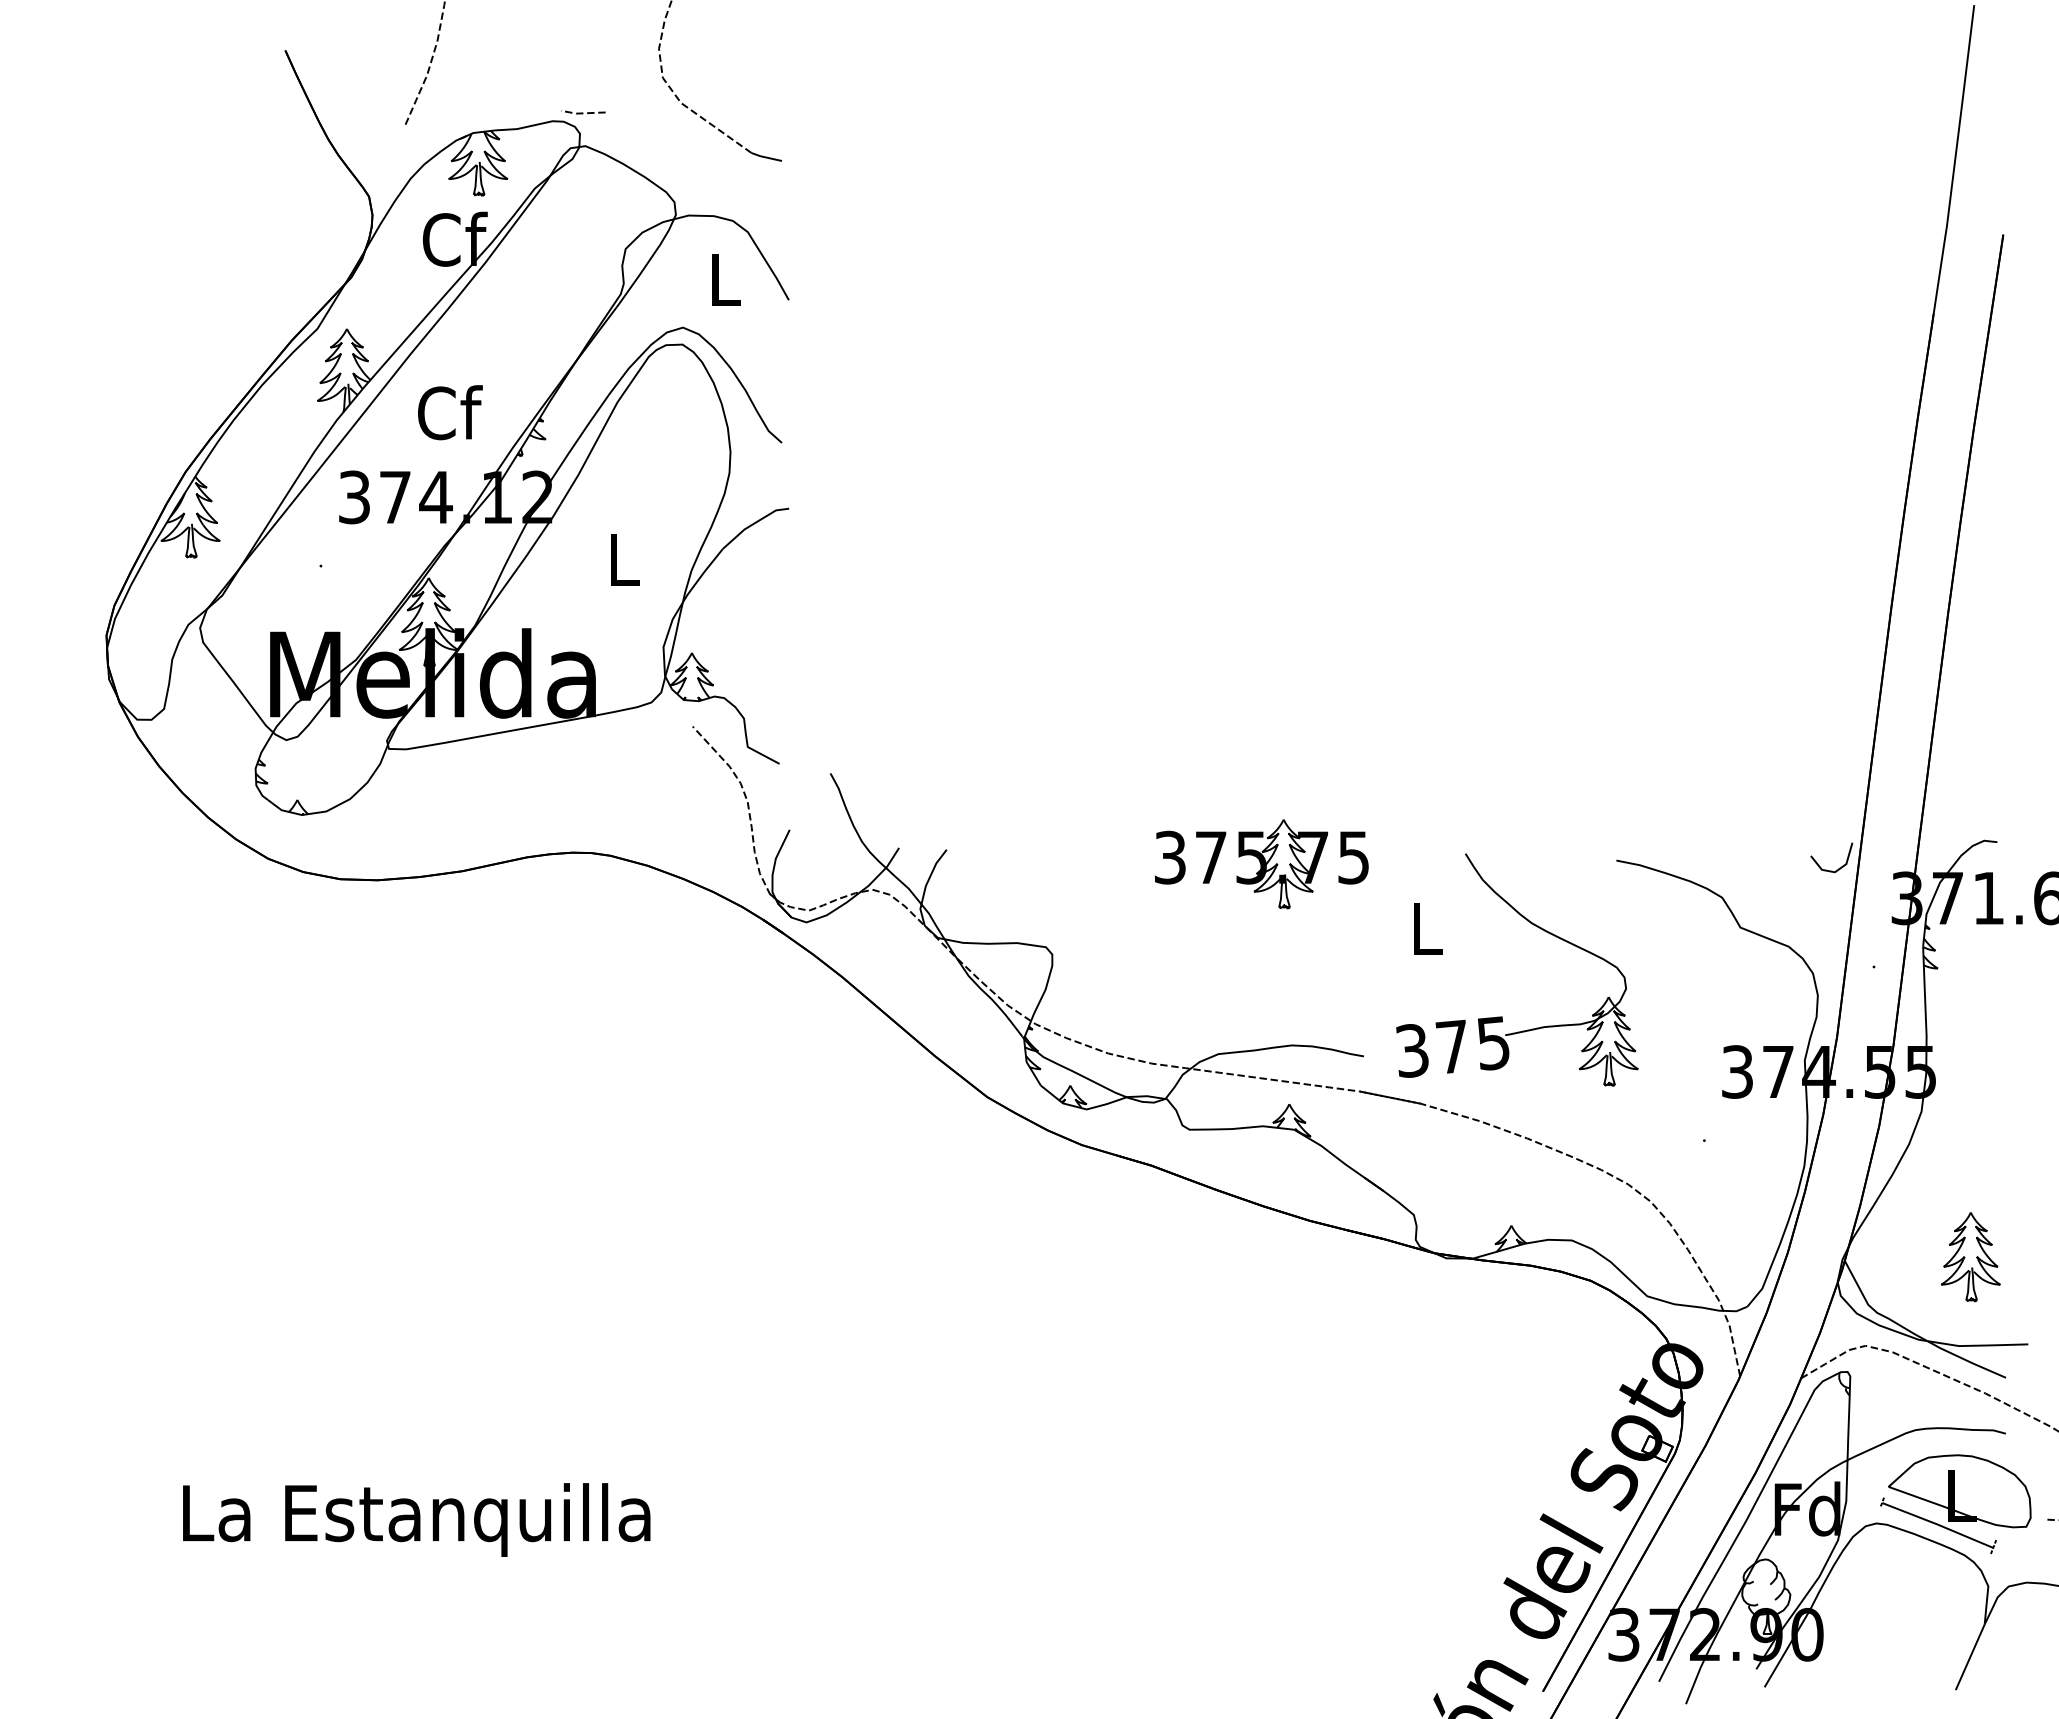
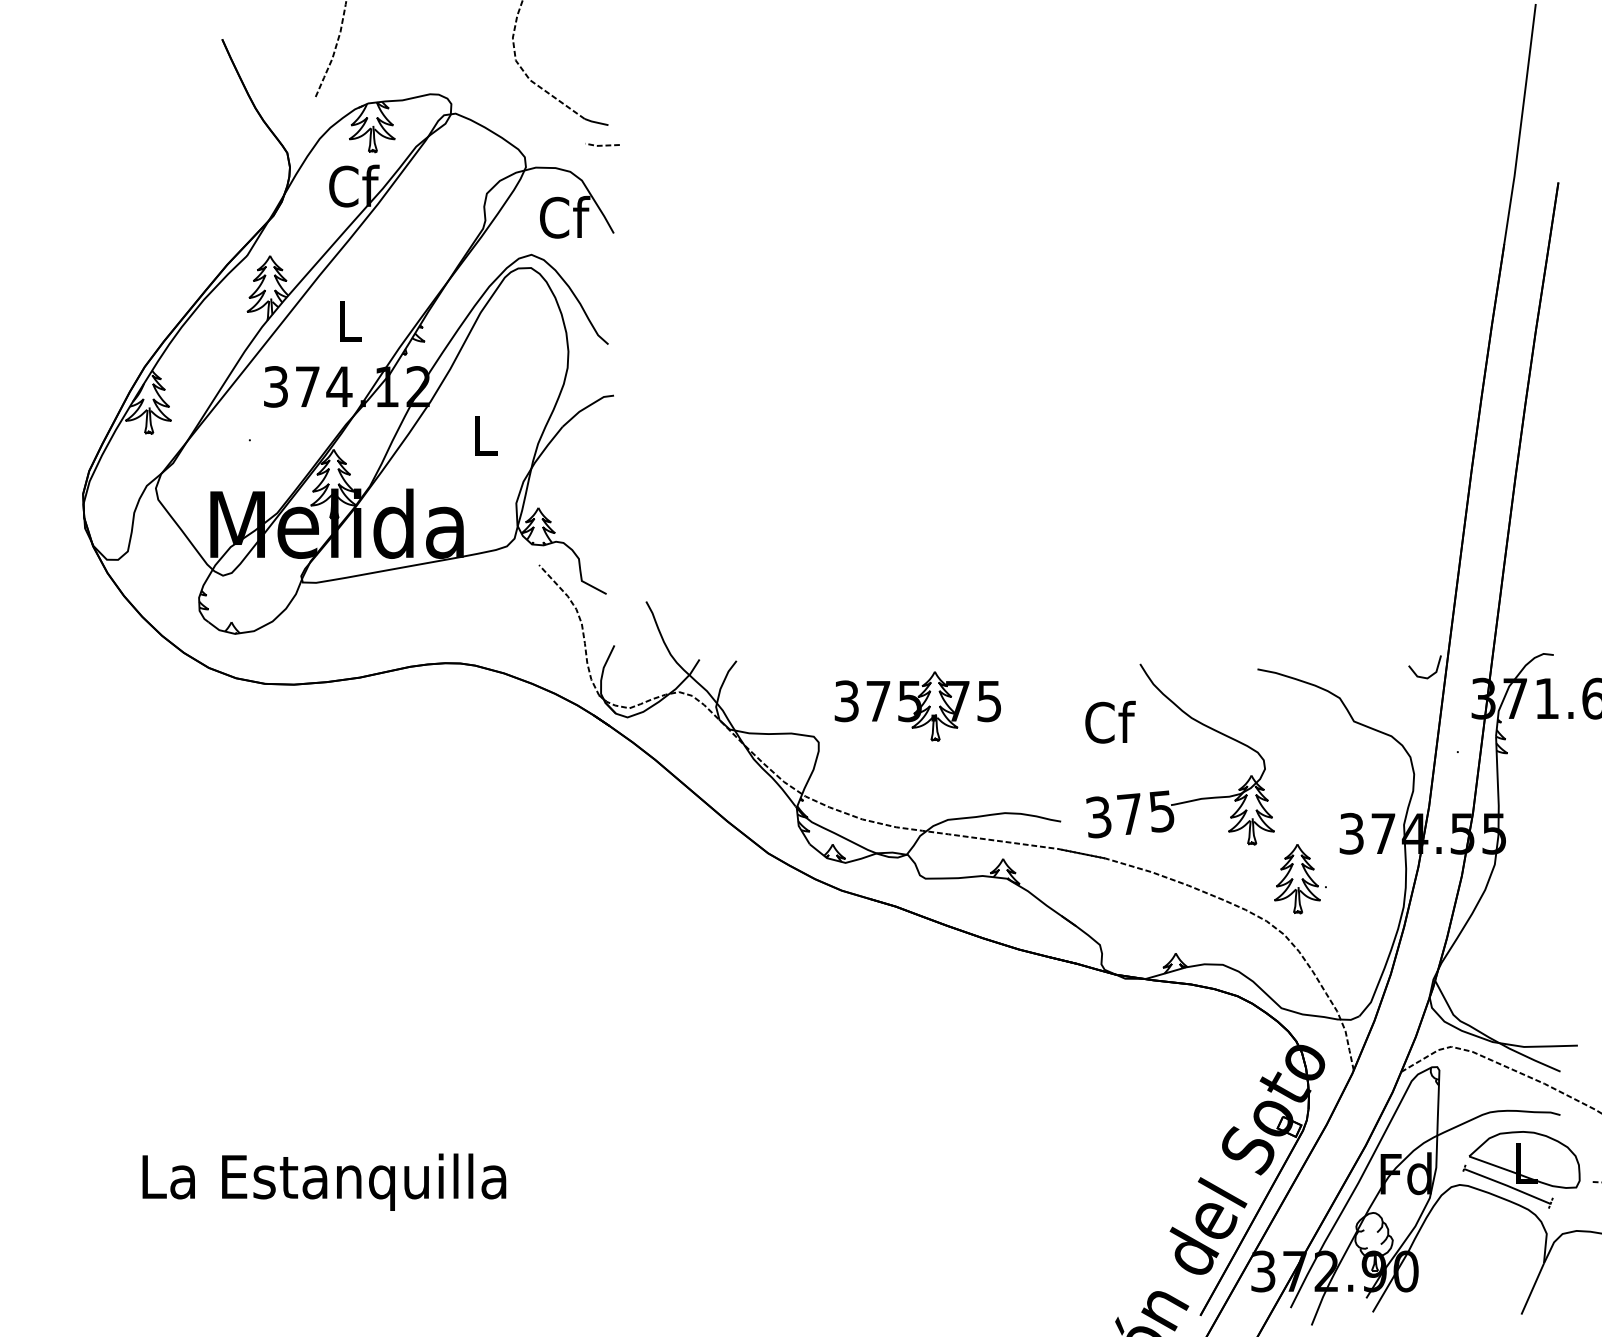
line: (583, 112) -> (602, 145), moved
text: (725, 278) -> (564, 216), L -> Cf
text: (450, 412) -> (350, 320), Cf -> L
part: (1261, 864) -> (917, 706), moved
text: (1427, 928) -> (1110, 722), L -> Cf
part: (1970, 1257) -> (1297, 879), moved

